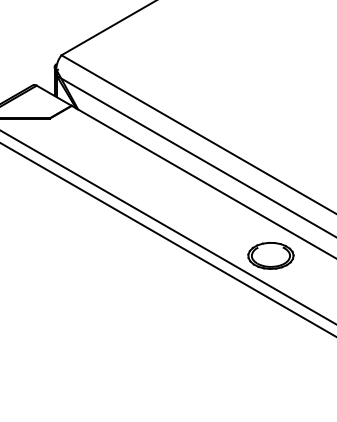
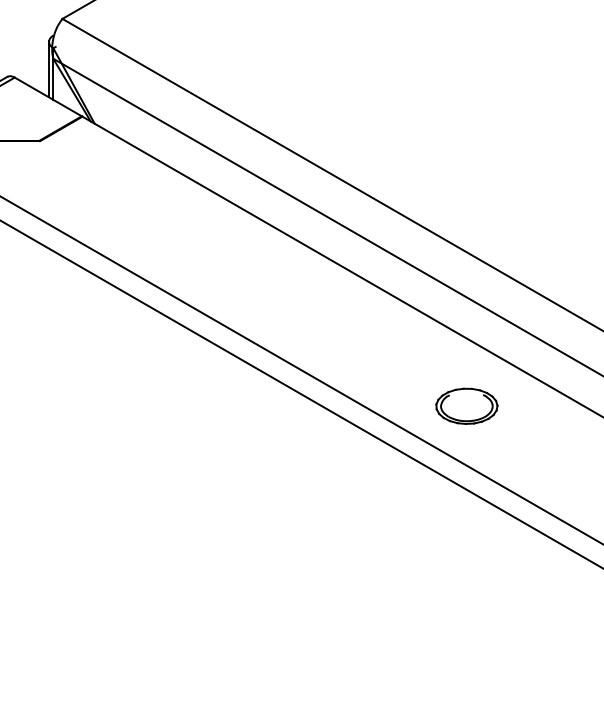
part: (270, 255) -> (465, 405), size x0.7

